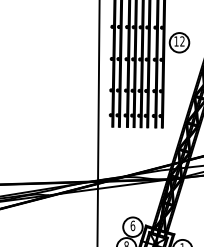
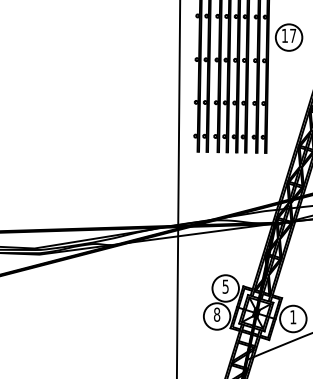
text: (182, 41) -> (293, 35), 12 -> 17
text: (132, 225) -> (225, 286), 6 -> 5

